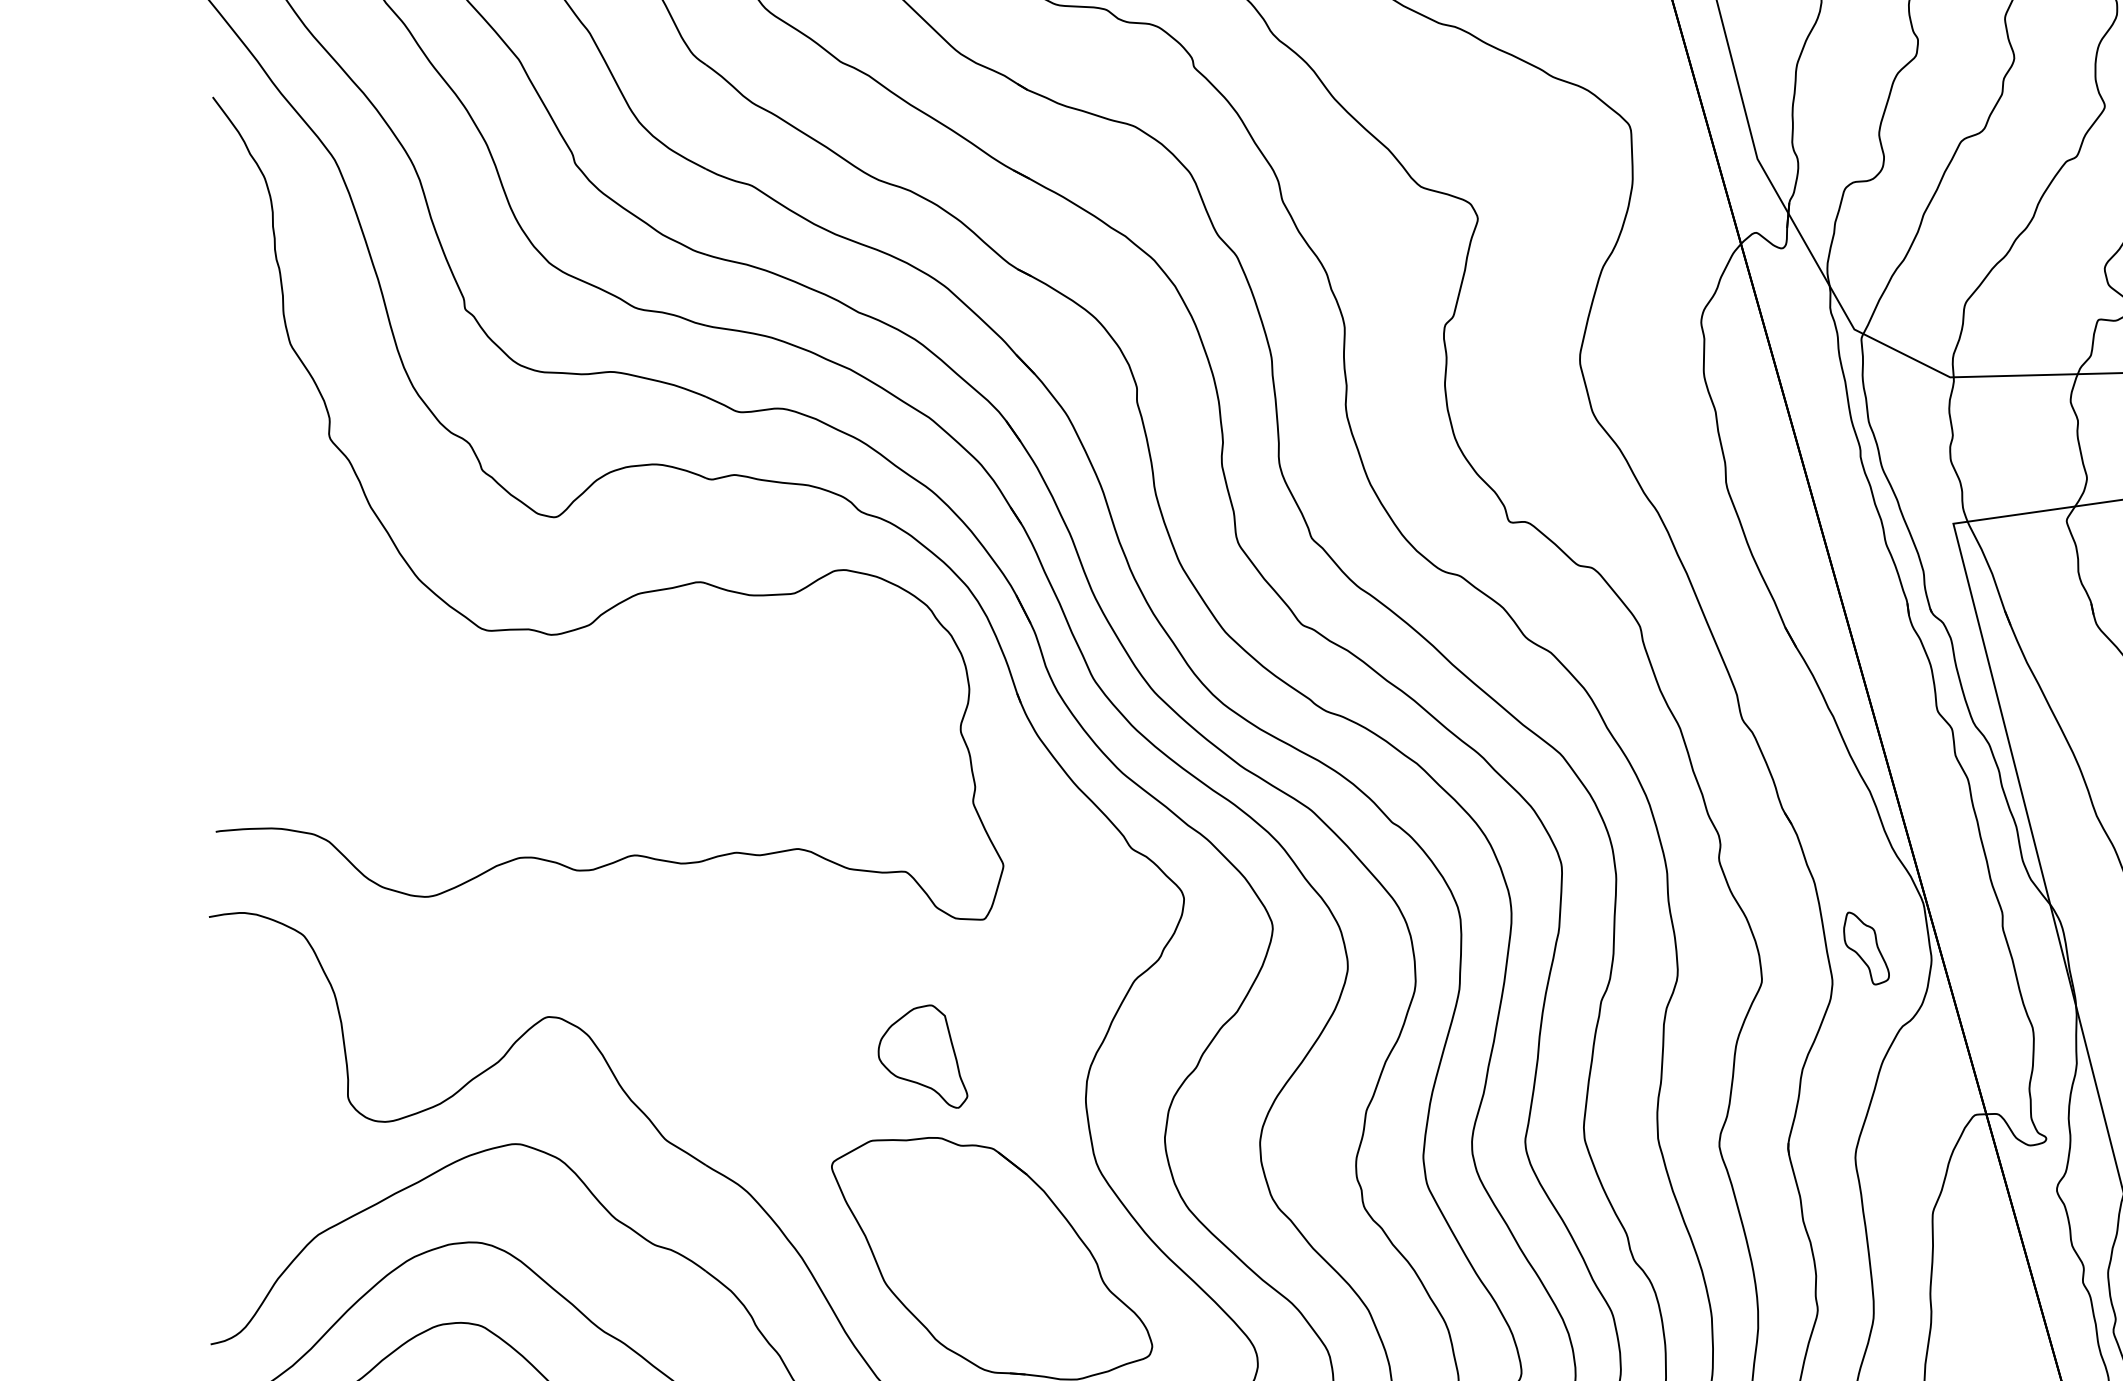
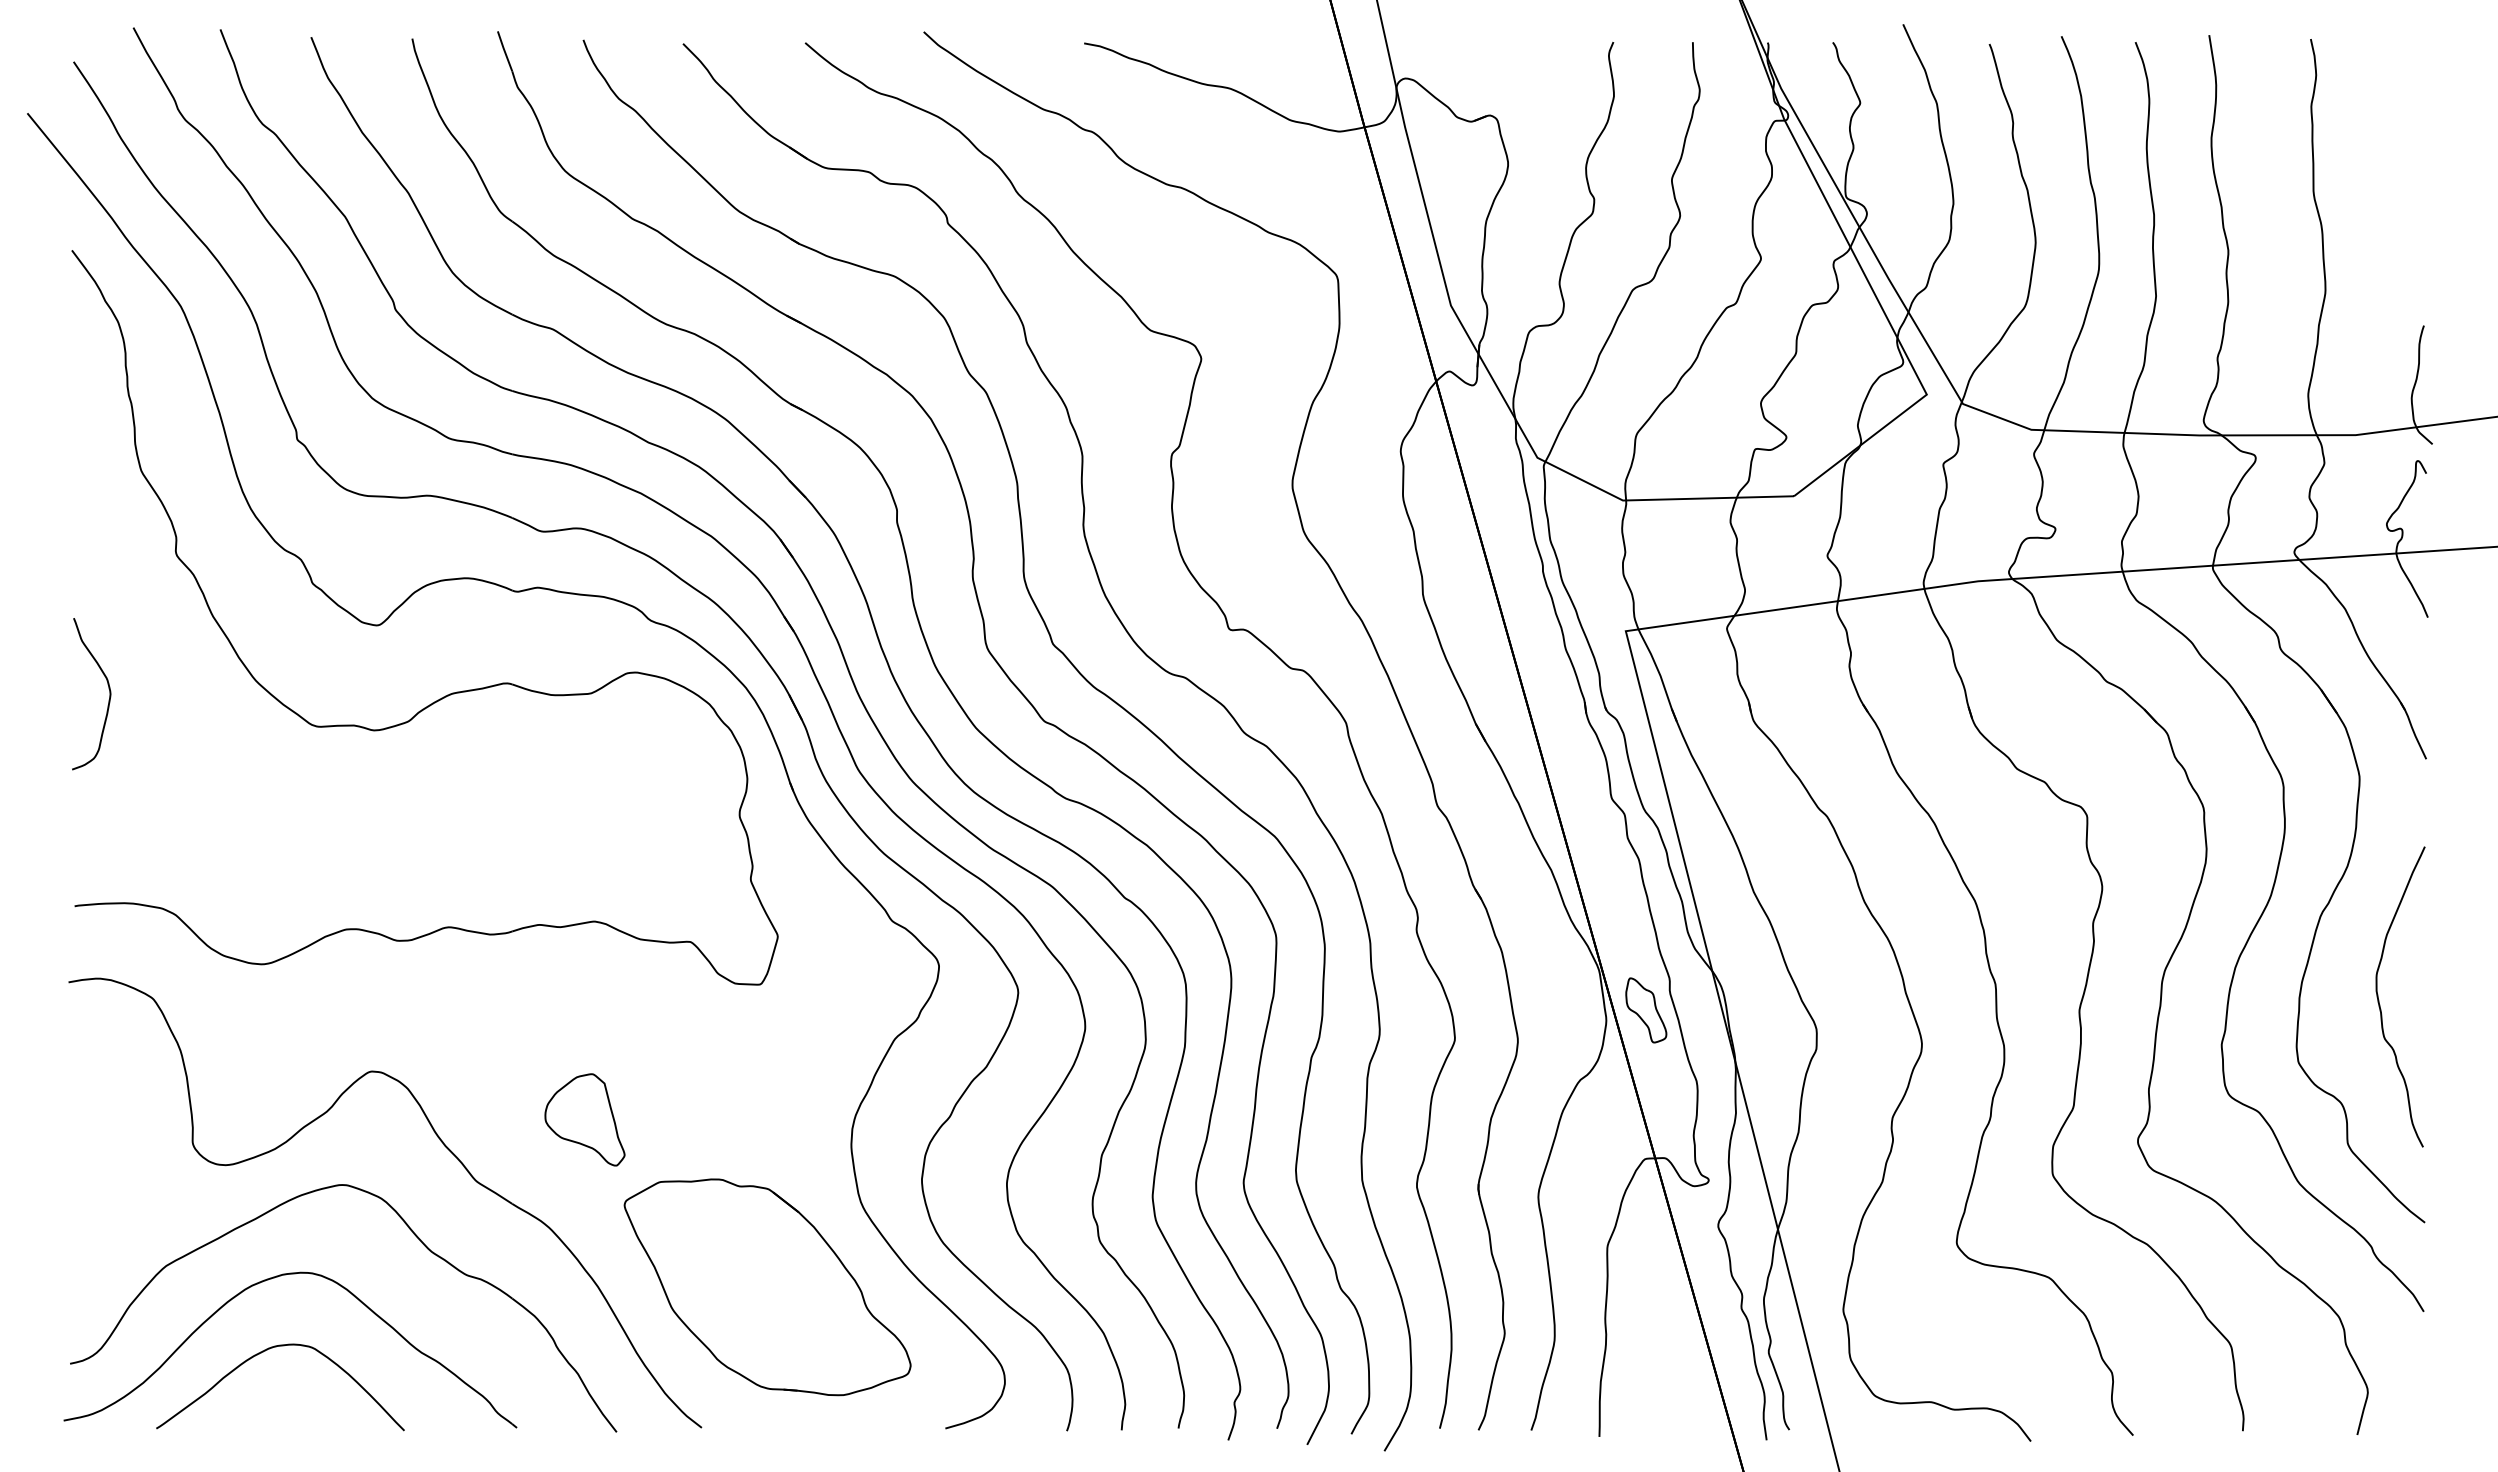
curve: (253, 600) -> (108, 699), added
part: (1866, 948) -> (1646, 1010), moved
part: (922, 1056) -> (584, 1119), moved

